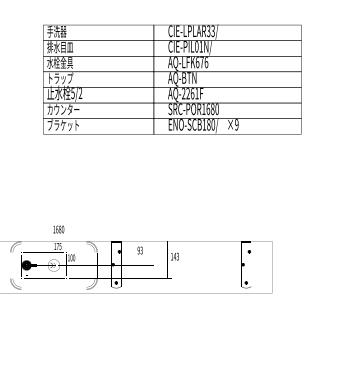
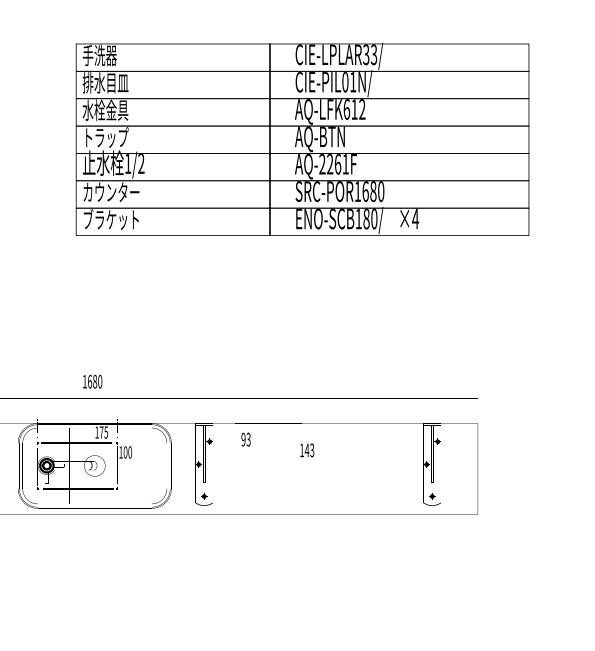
text: (204, 62) -> (358, 109), AQ-LFK676 -> AQ-LFK612
text: (72, 93) -> (127, 164), 5/2 -> 1/2
text: (236, 124) -> (415, 218), ×9 -> ×4
text: (58, 229) -> (92, 381), moved

